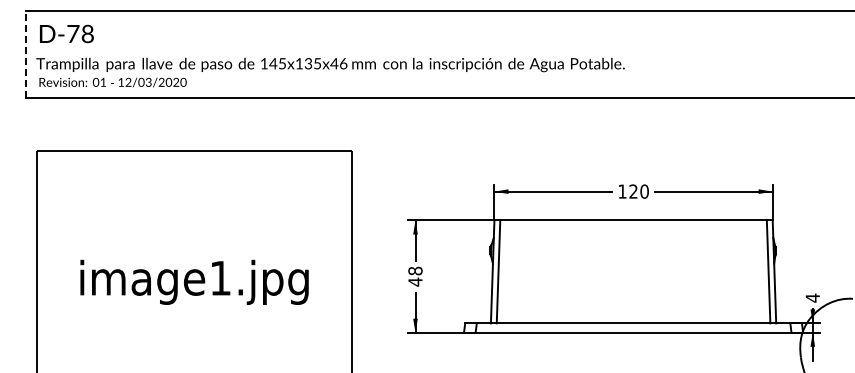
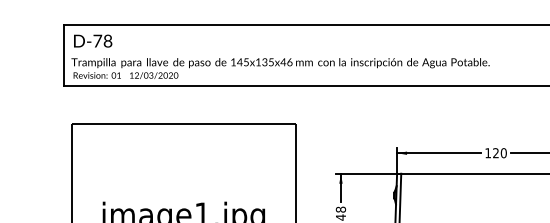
line: (25, 53) -> (63, 55), dashed -> solid

